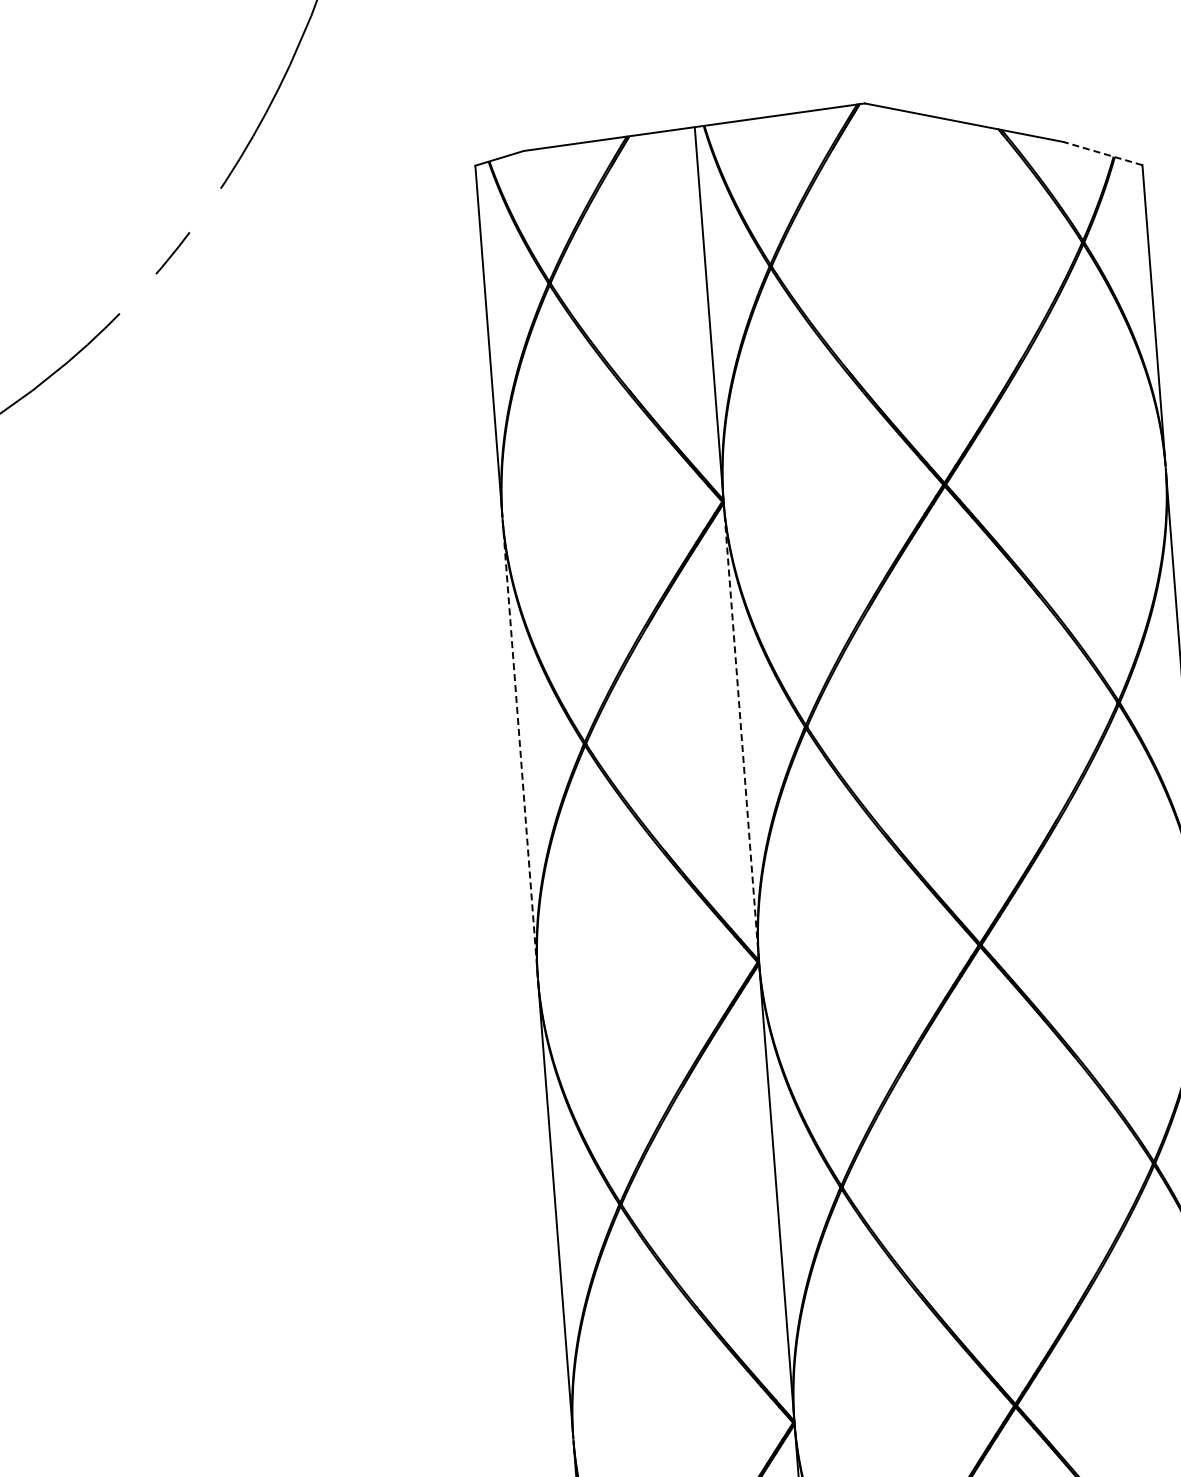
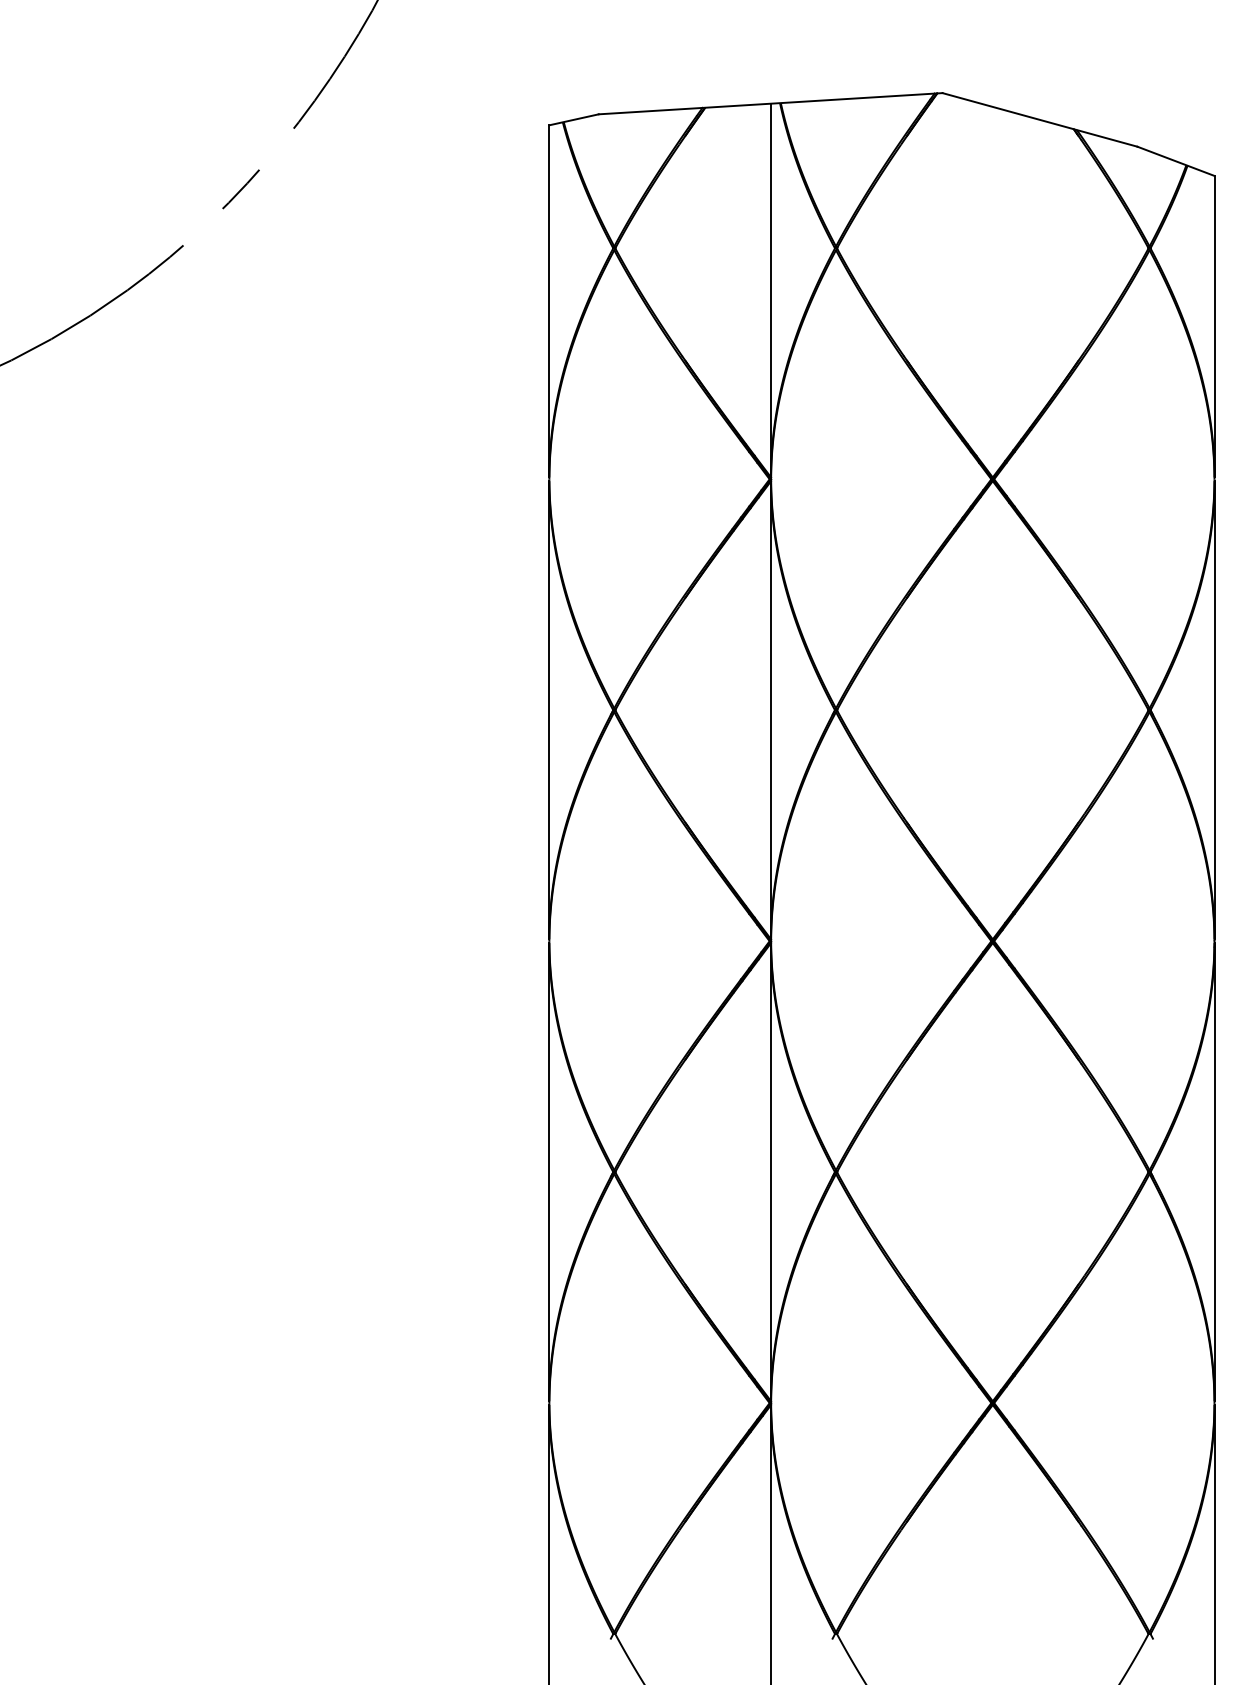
line: (1102, 153) -> (1175, 161), dashed -> solid
line: (741, 730) -> (771, 708), dashed -> solid
line: (520, 749) -> (549, 710), dashed -> solid

